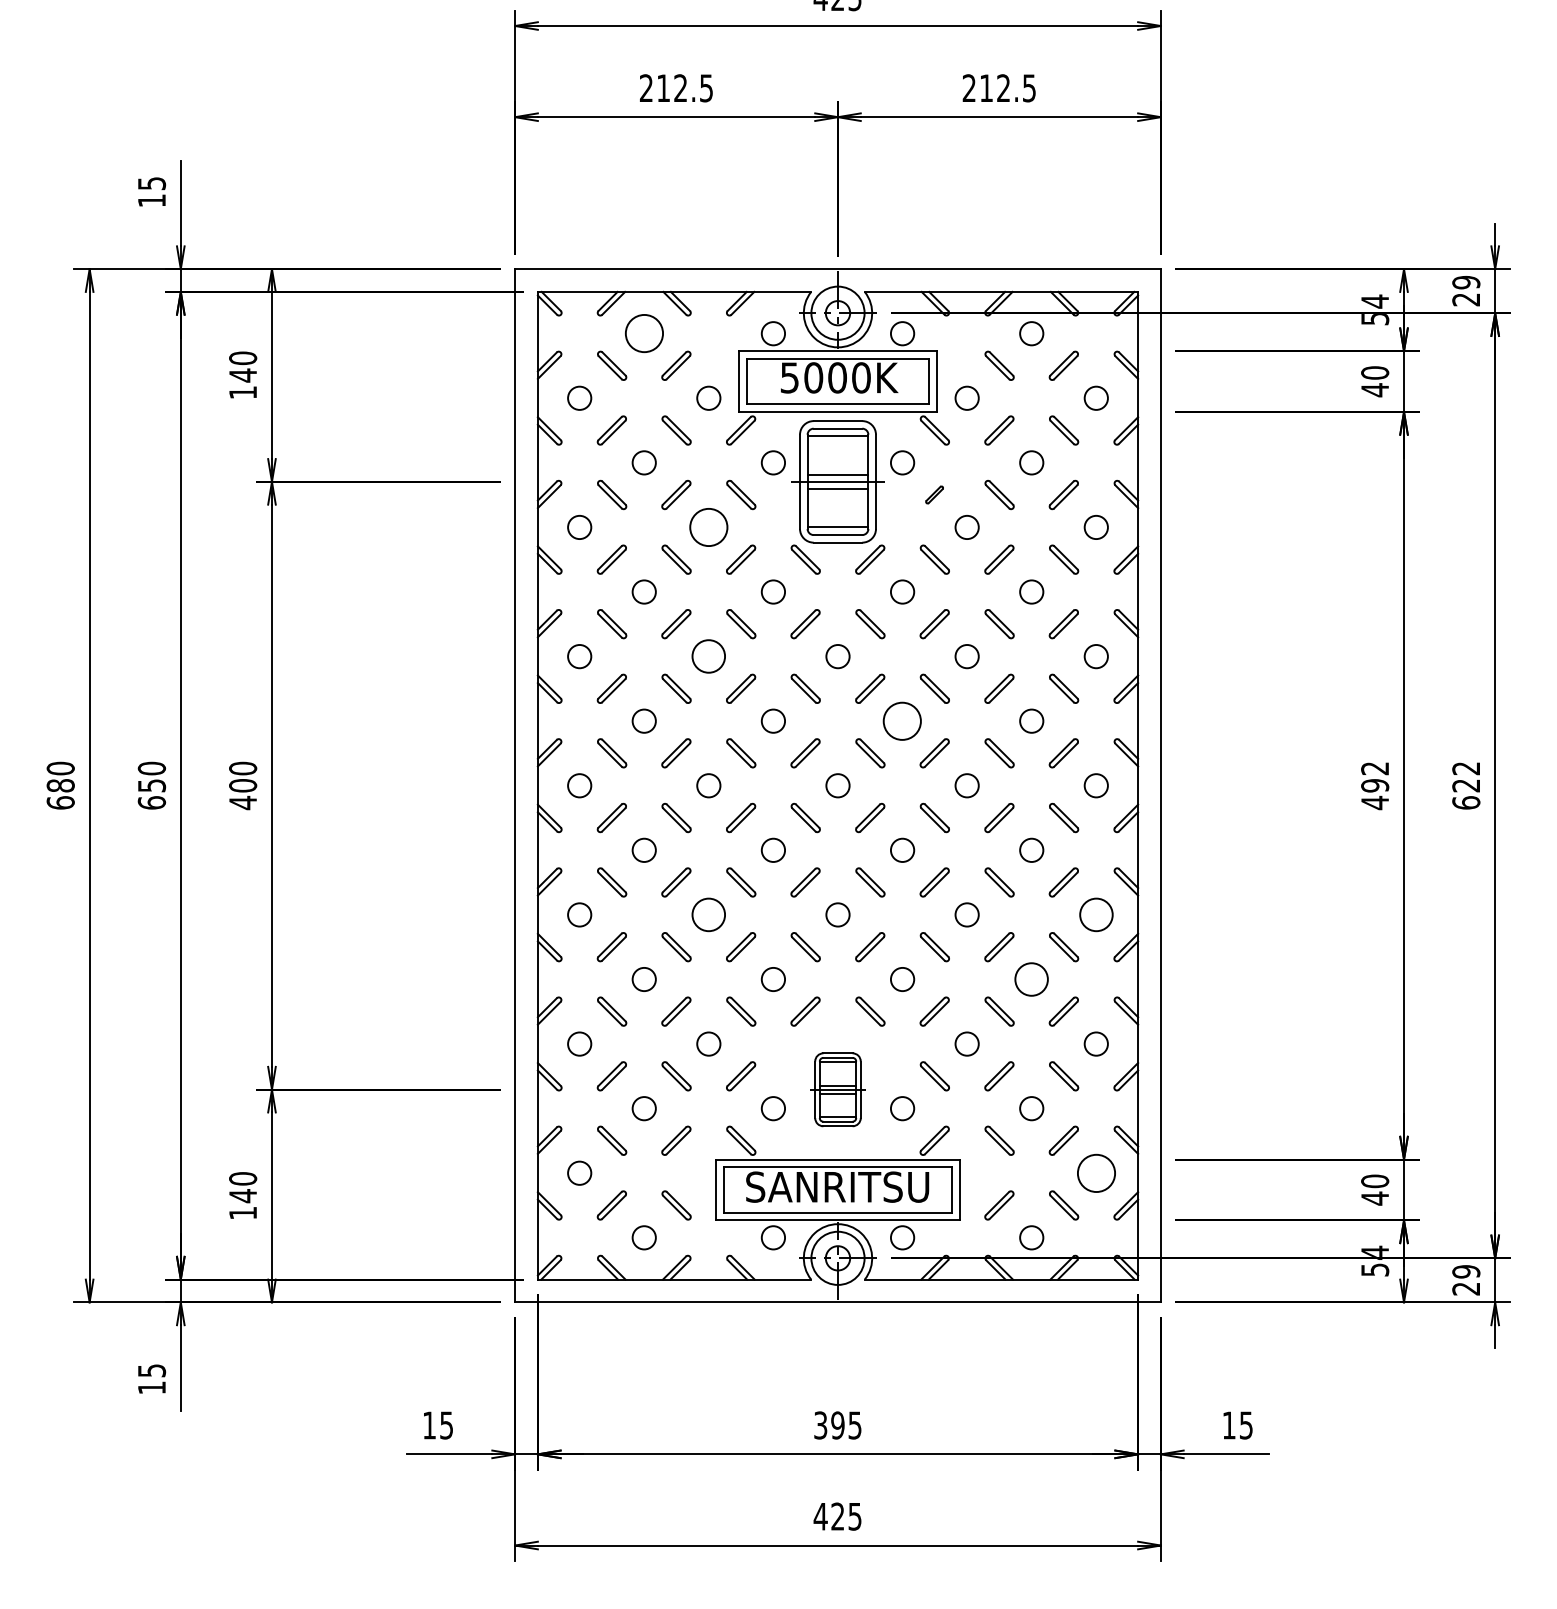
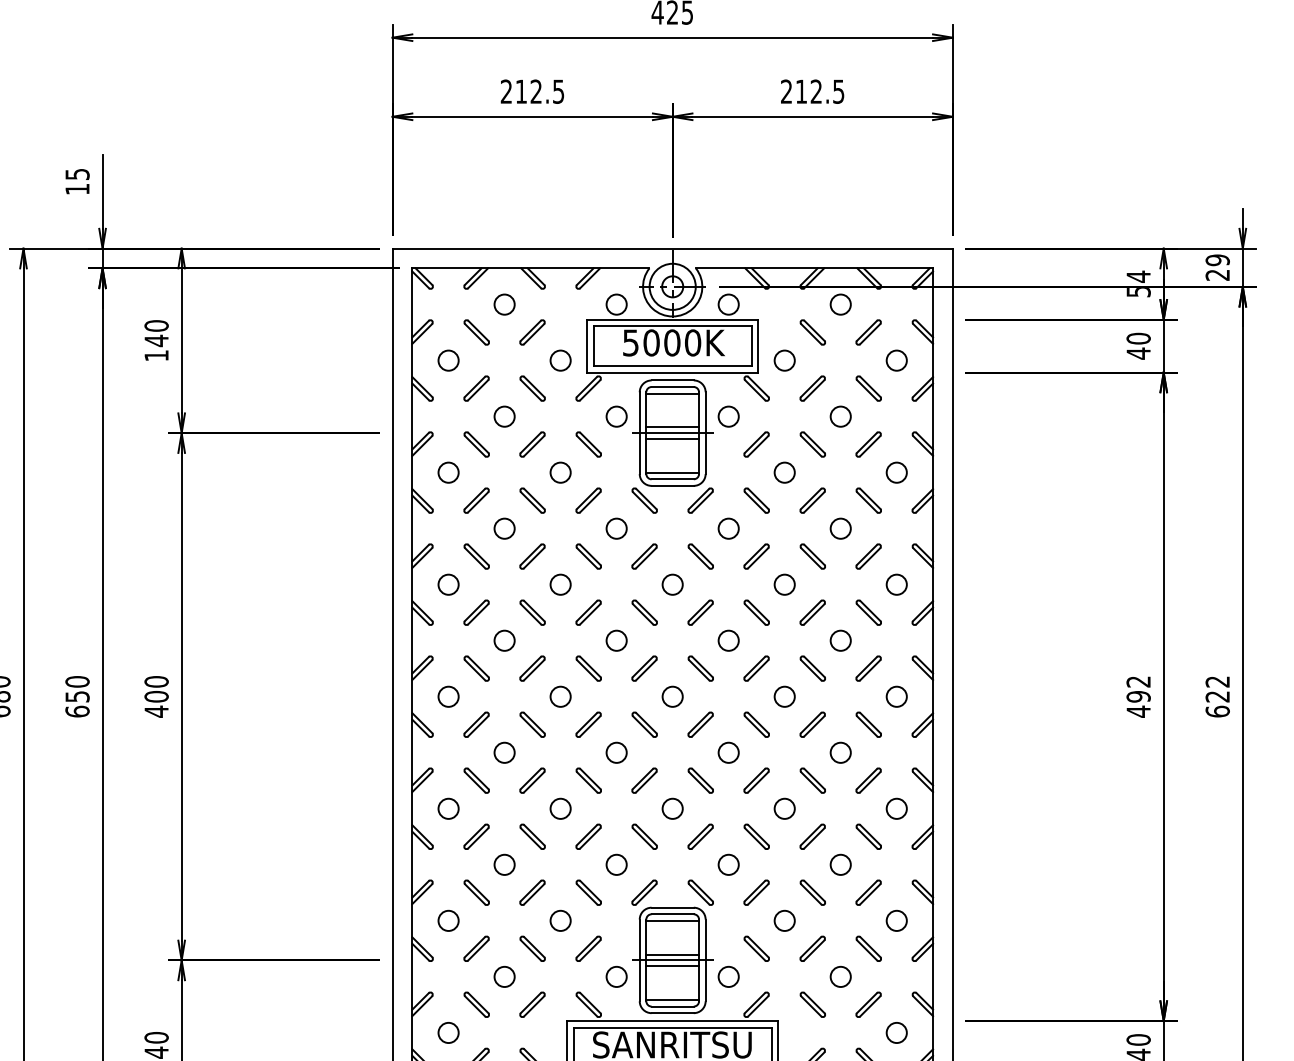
circle: (643, 333) -> (503, 304), size x0.62
part: (934, 494) -> (756, 444), size x1.67
circle: (708, 527) -> (560, 472), size x0.62
circle: (708, 656) -> (560, 584), size x0.71
circle: (902, 720) -> (728, 640), size x0.62
circle: (708, 914) -> (560, 808), size x0.71
circle: (1095, 914) -> (896, 808), size x0.71
circle: (1031, 979) -> (840, 864), size x0.71
part: (837, 1089) -> (672, 960), size x1.67
circle: (1095, 1172) -> (896, 1032), size x0.62

